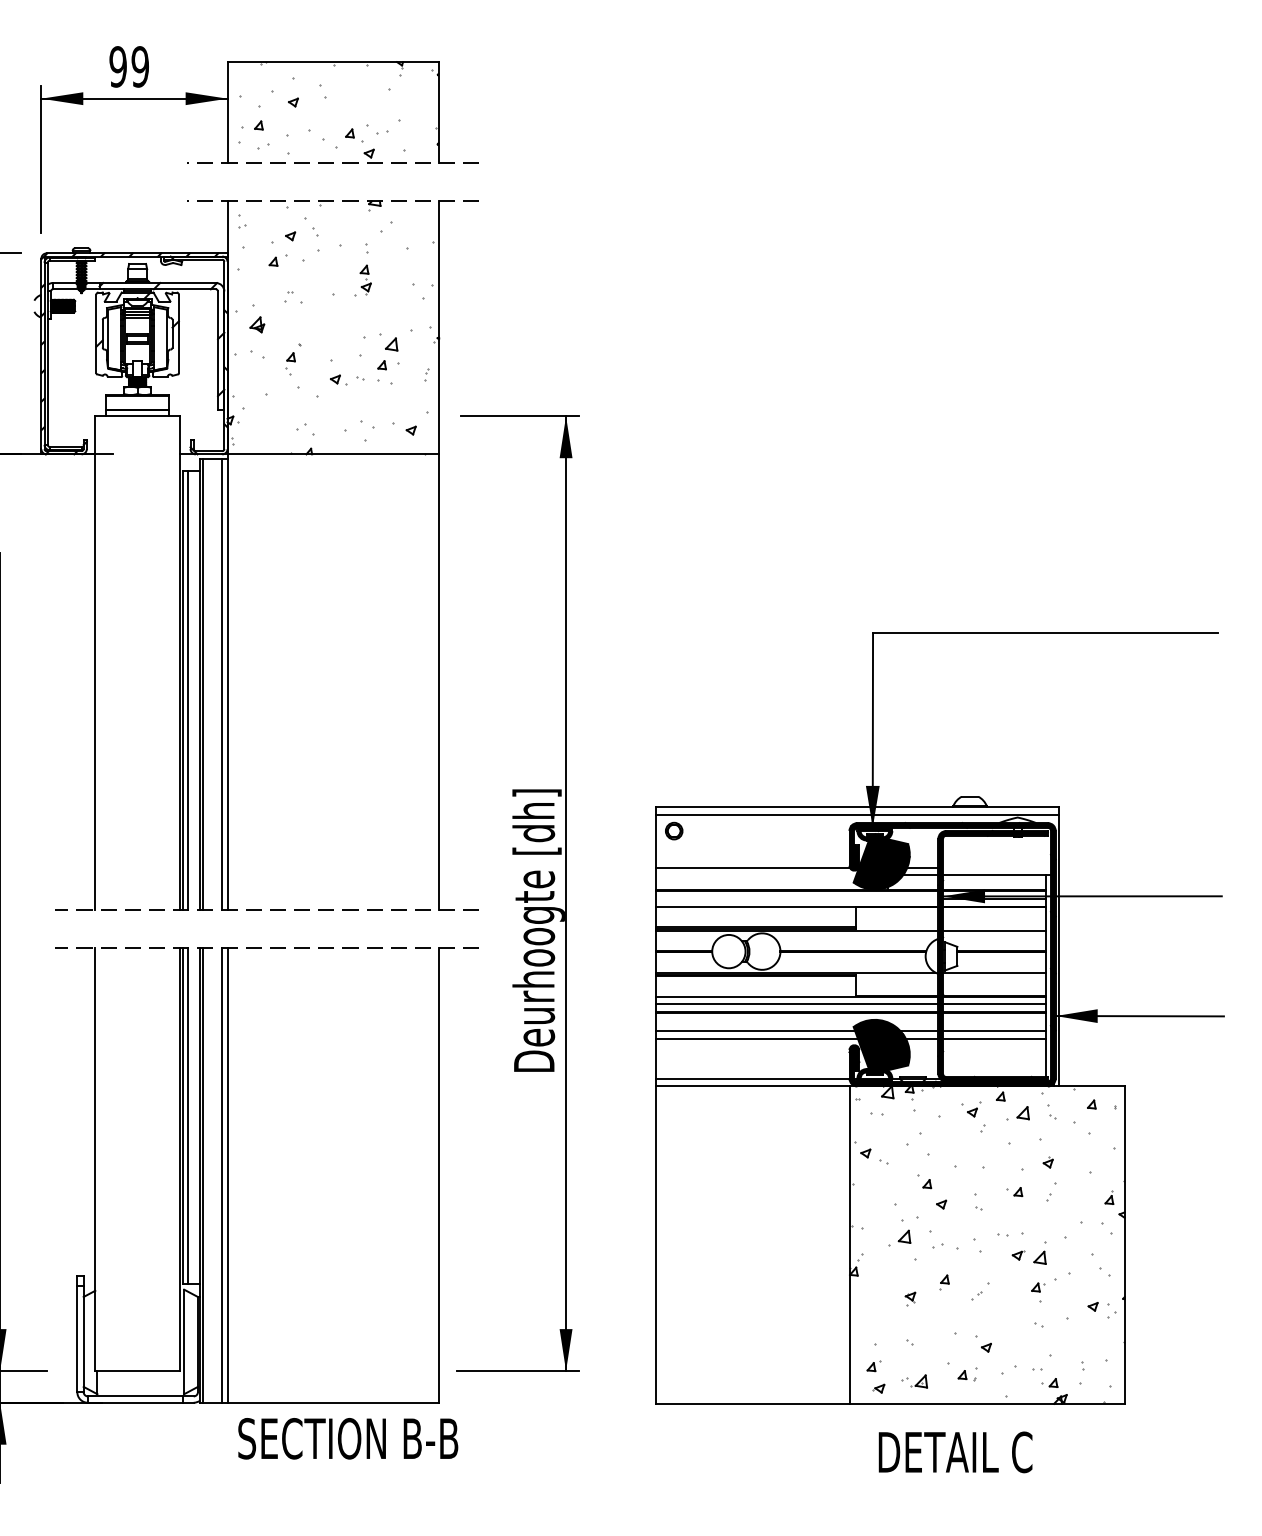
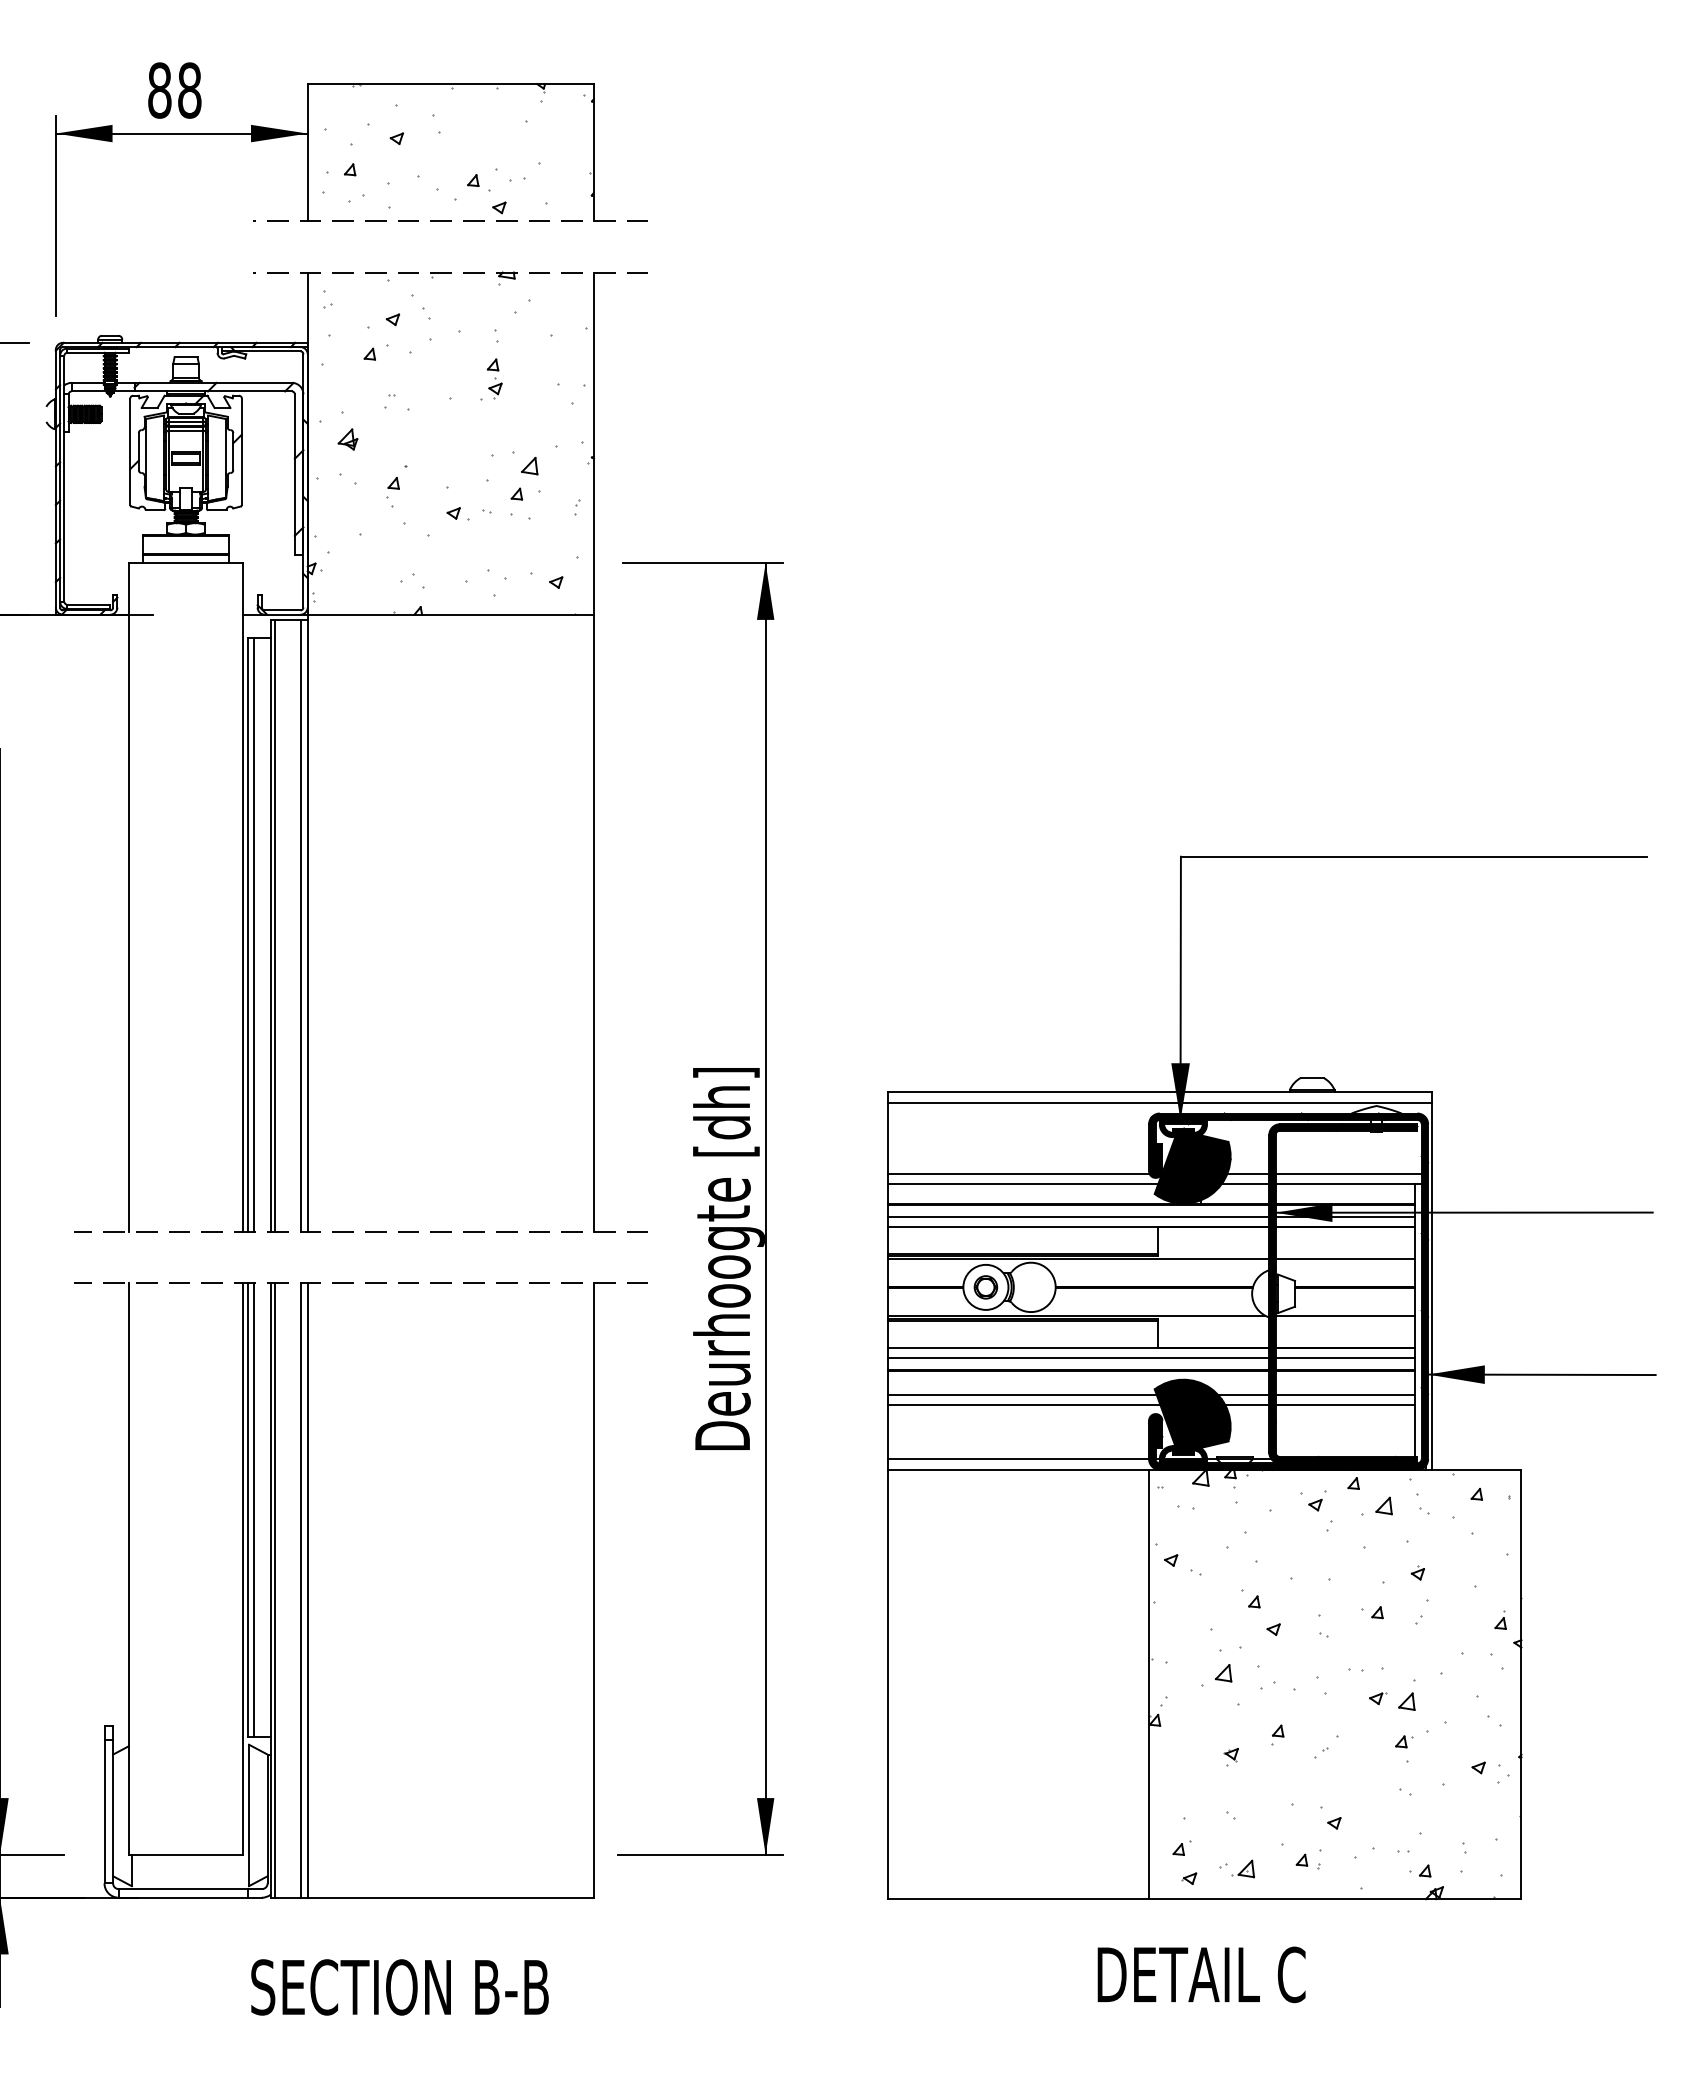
text: (129, 66) -> (174, 90), 99 -> 88
part: (673, 831) -> (985, 1287), moved
line: (996, 867) -> (1348, 1173), added
line: (755, 875) -> (1022, 1184), added
line: (797, 899) -> (1078, 1216), added
text: (347, 1438) -> (399, 1987), moved
text: (955, 1452) -> (1201, 1974), moved

